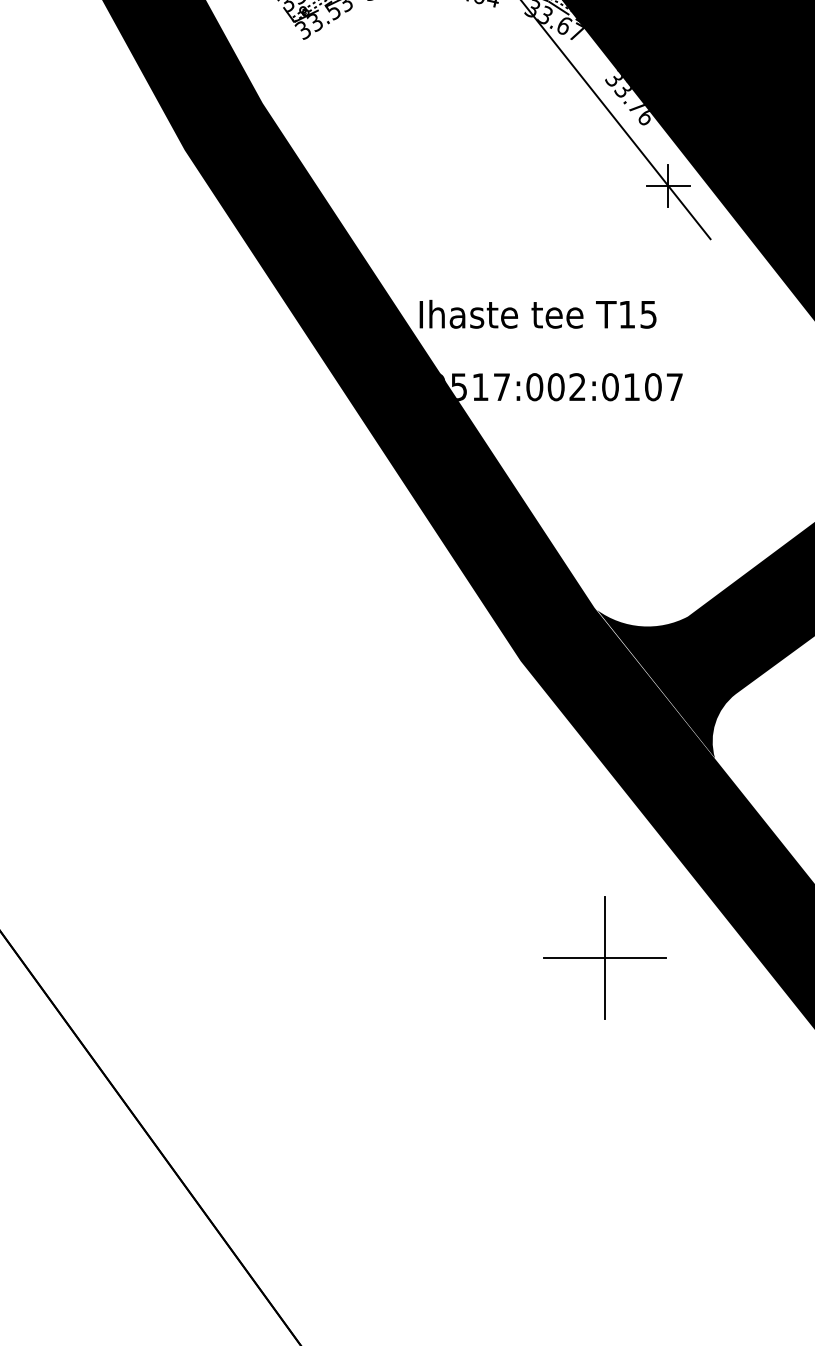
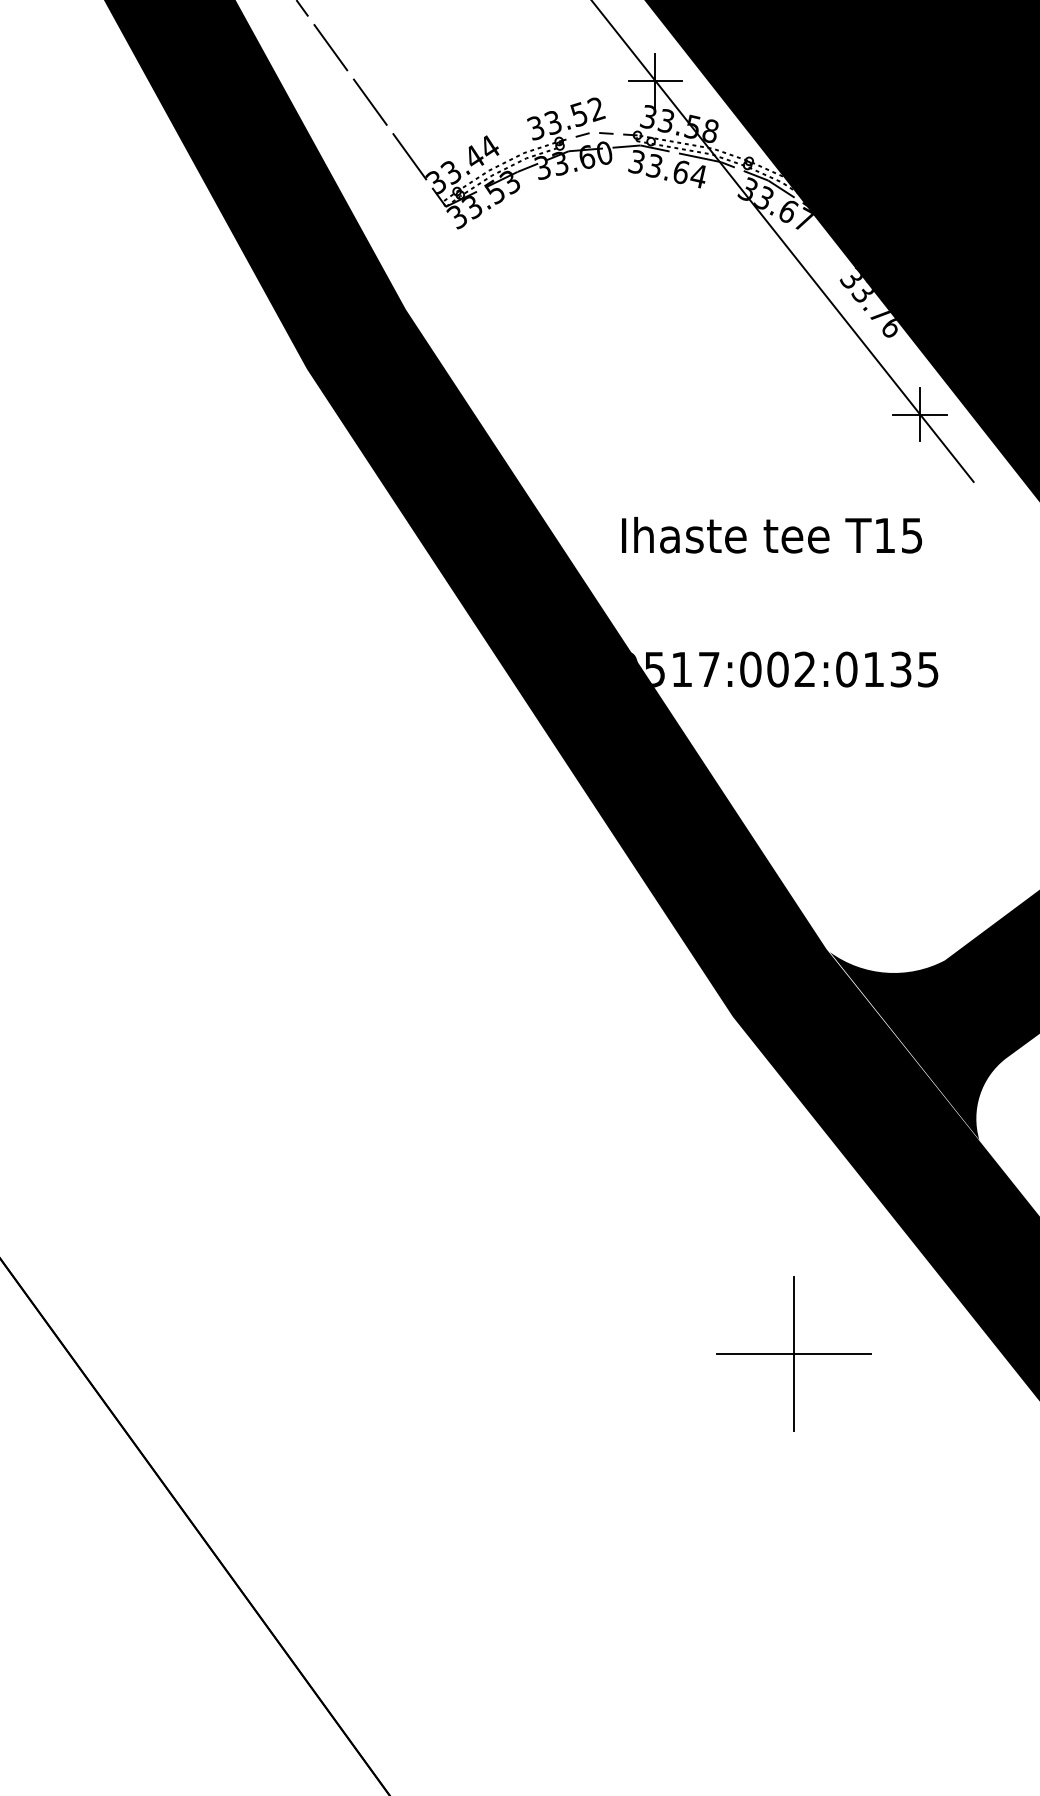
text: (538, 314) -> (772, 535), moved
text: (663, 387) -> (914, 669), 79517:002:0107 -> 79517:002:0135
part: (604, 957) -> (793, 1353), moved

